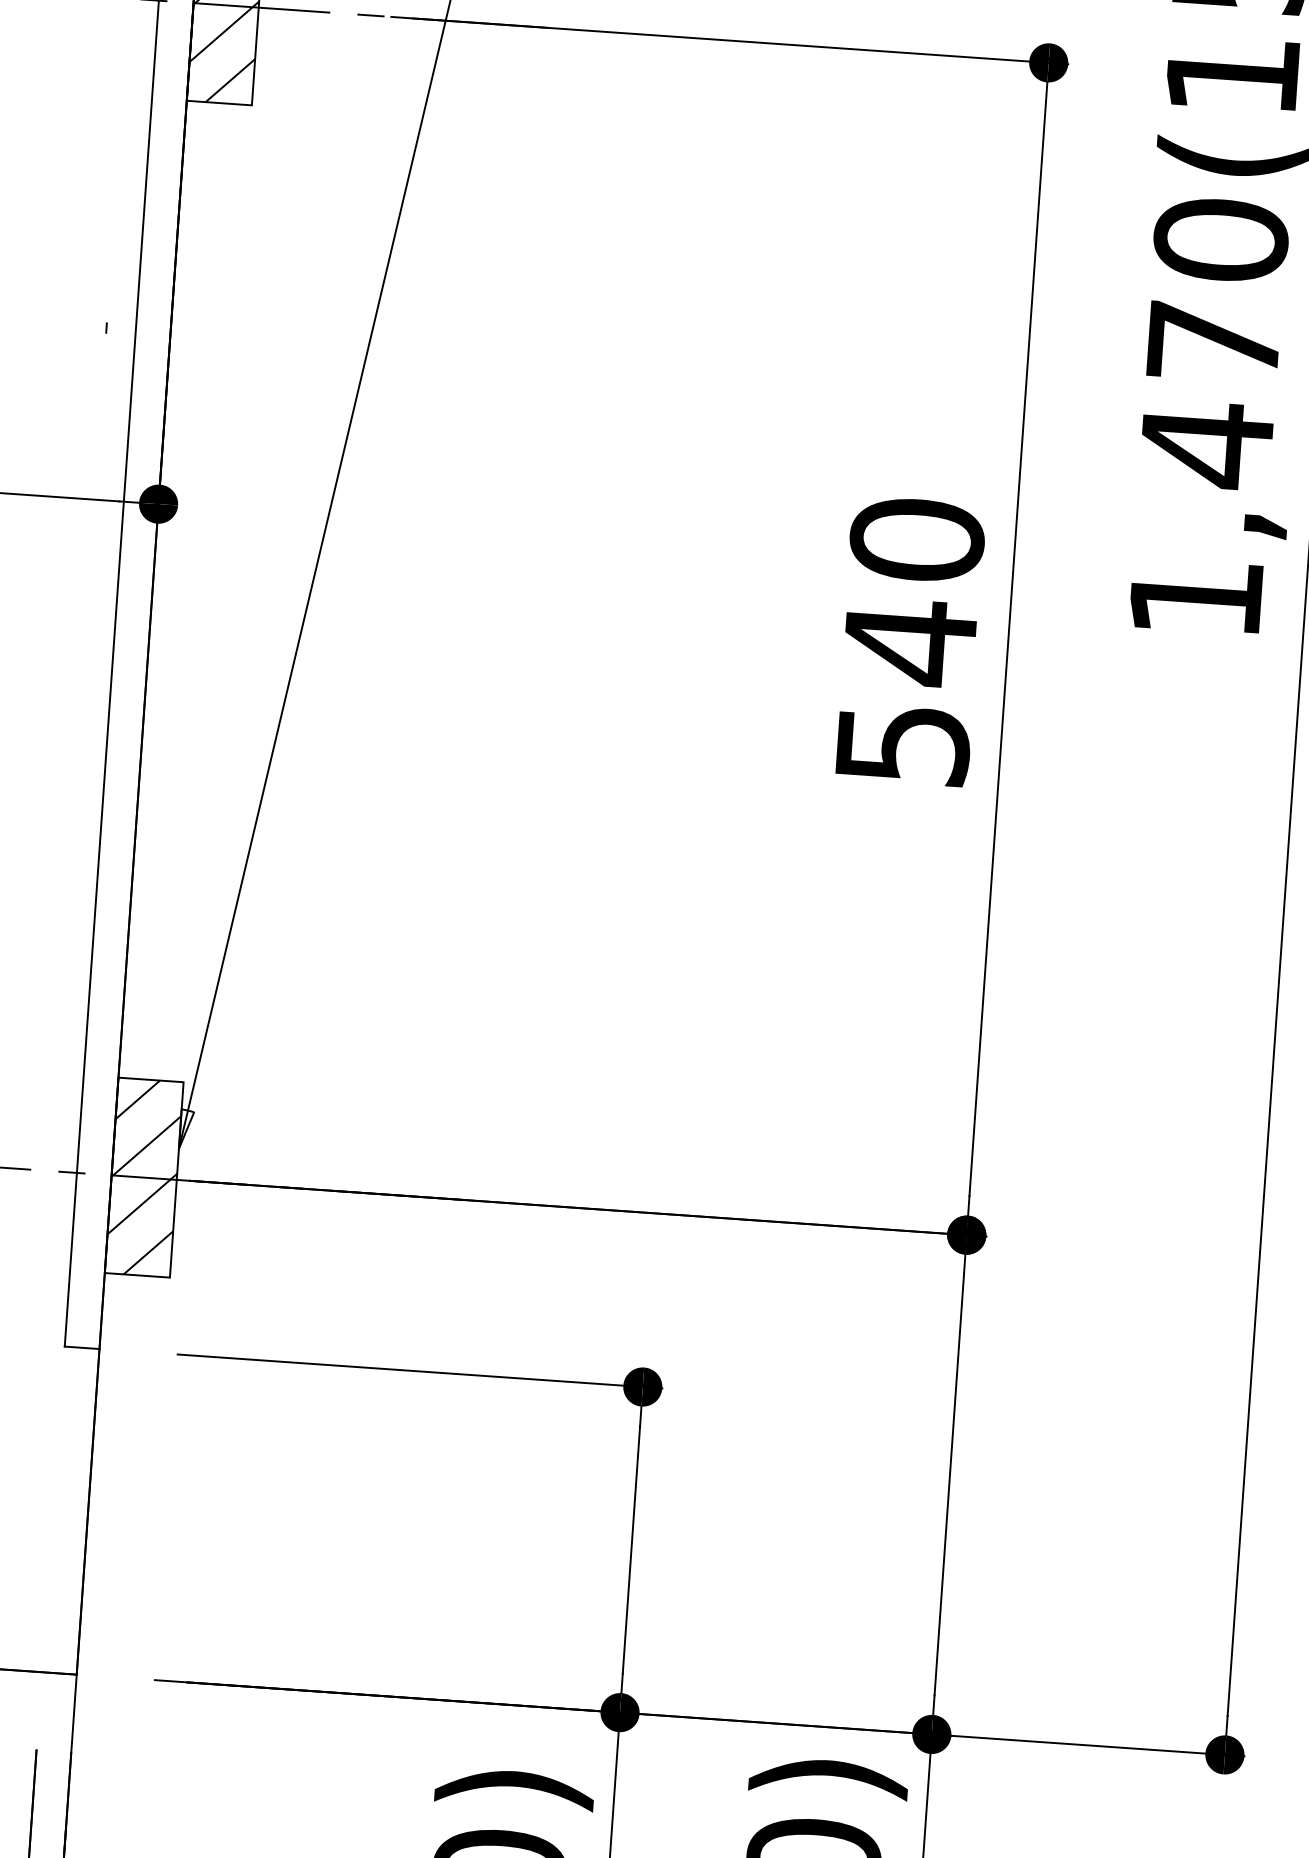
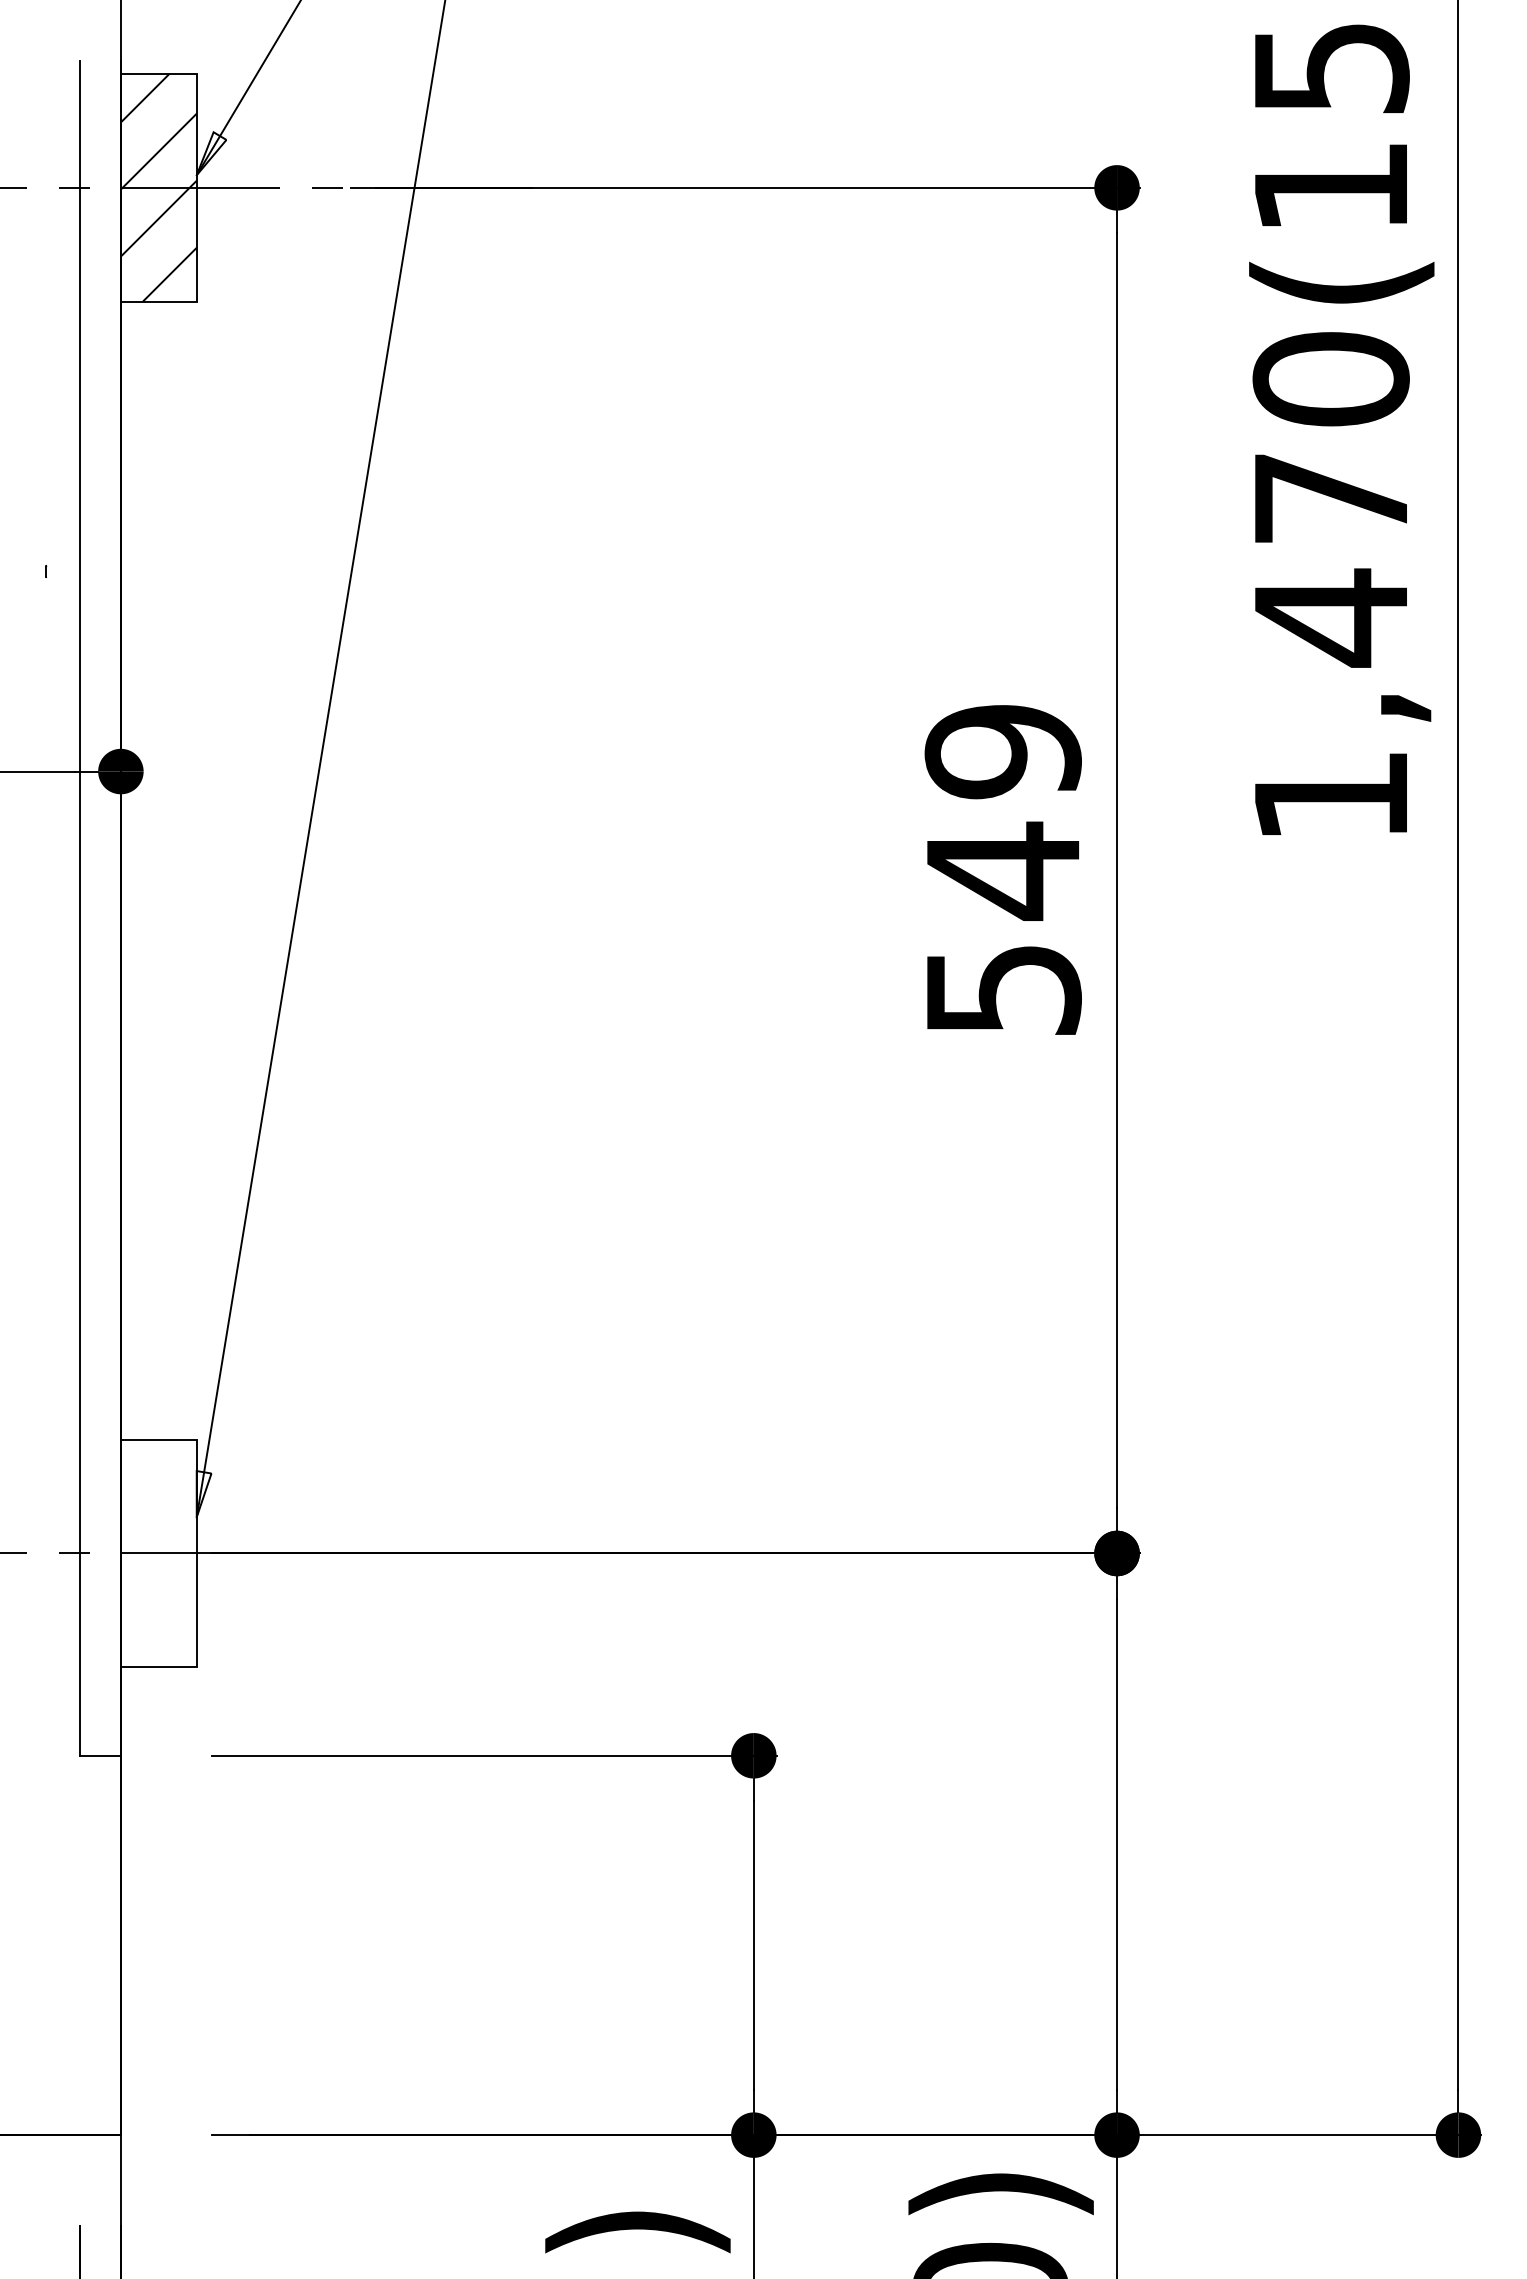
text: (916, 539) -> (1002, 751), 540 -> 549
hatch: (143, 1177) -> (158, 1553), removed

